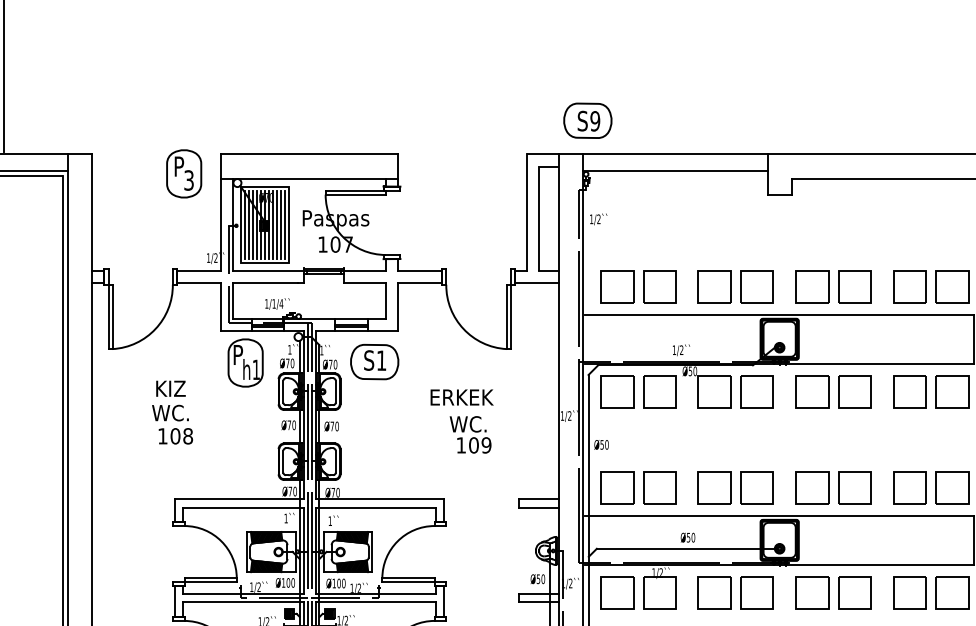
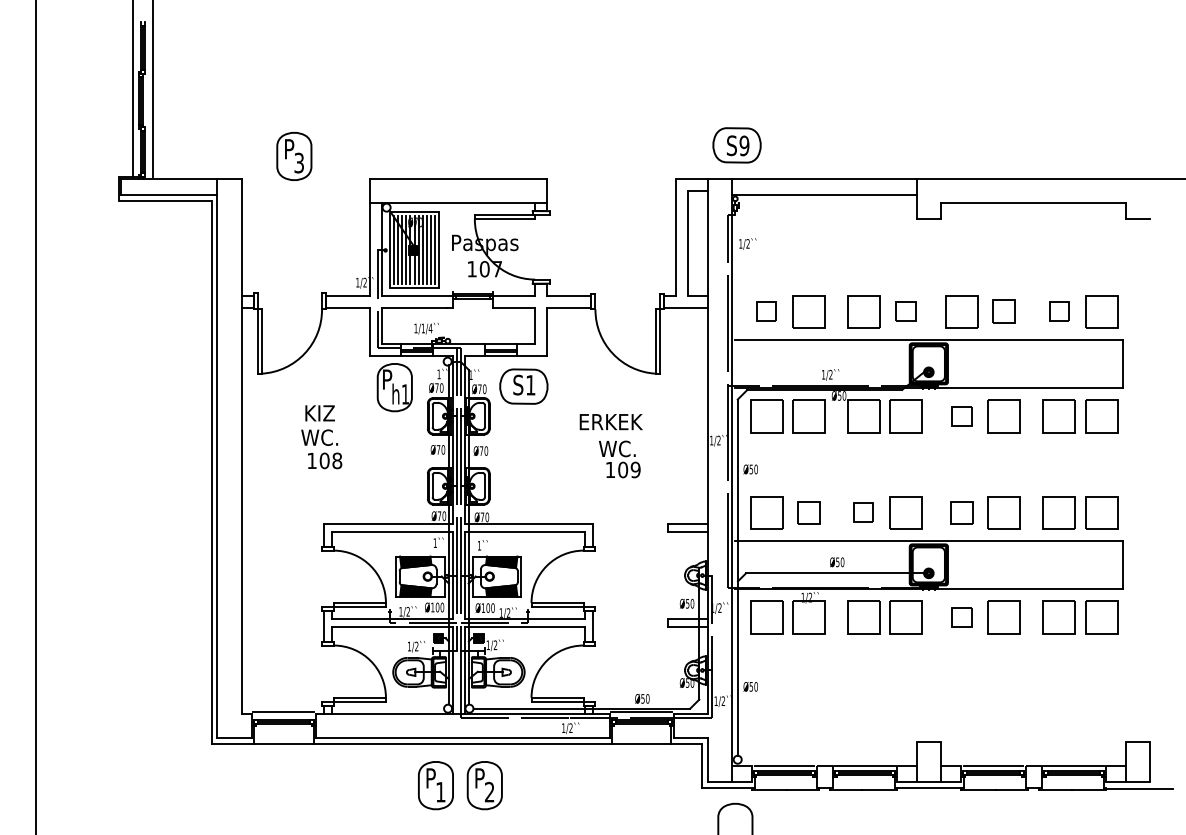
part: (184, 173) -> (294, 156), moved
part: (617, 286) -> (766, 311), size x0.6
part: (756, 286) -> (905, 311), size x0.6
part: (854, 286) -> (1003, 311), size x0.7
part: (909, 286) -> (1058, 311), size x0.6
part: (812, 391) -> (961, 416), size x0.6
part: (659, 487) -> (808, 512), size x0.7
part: (714, 487) -> (863, 512), size x0.6
part: (812, 487) -> (961, 512), size x0.7
part: (812, 592) -> (961, 617), size x0.6

